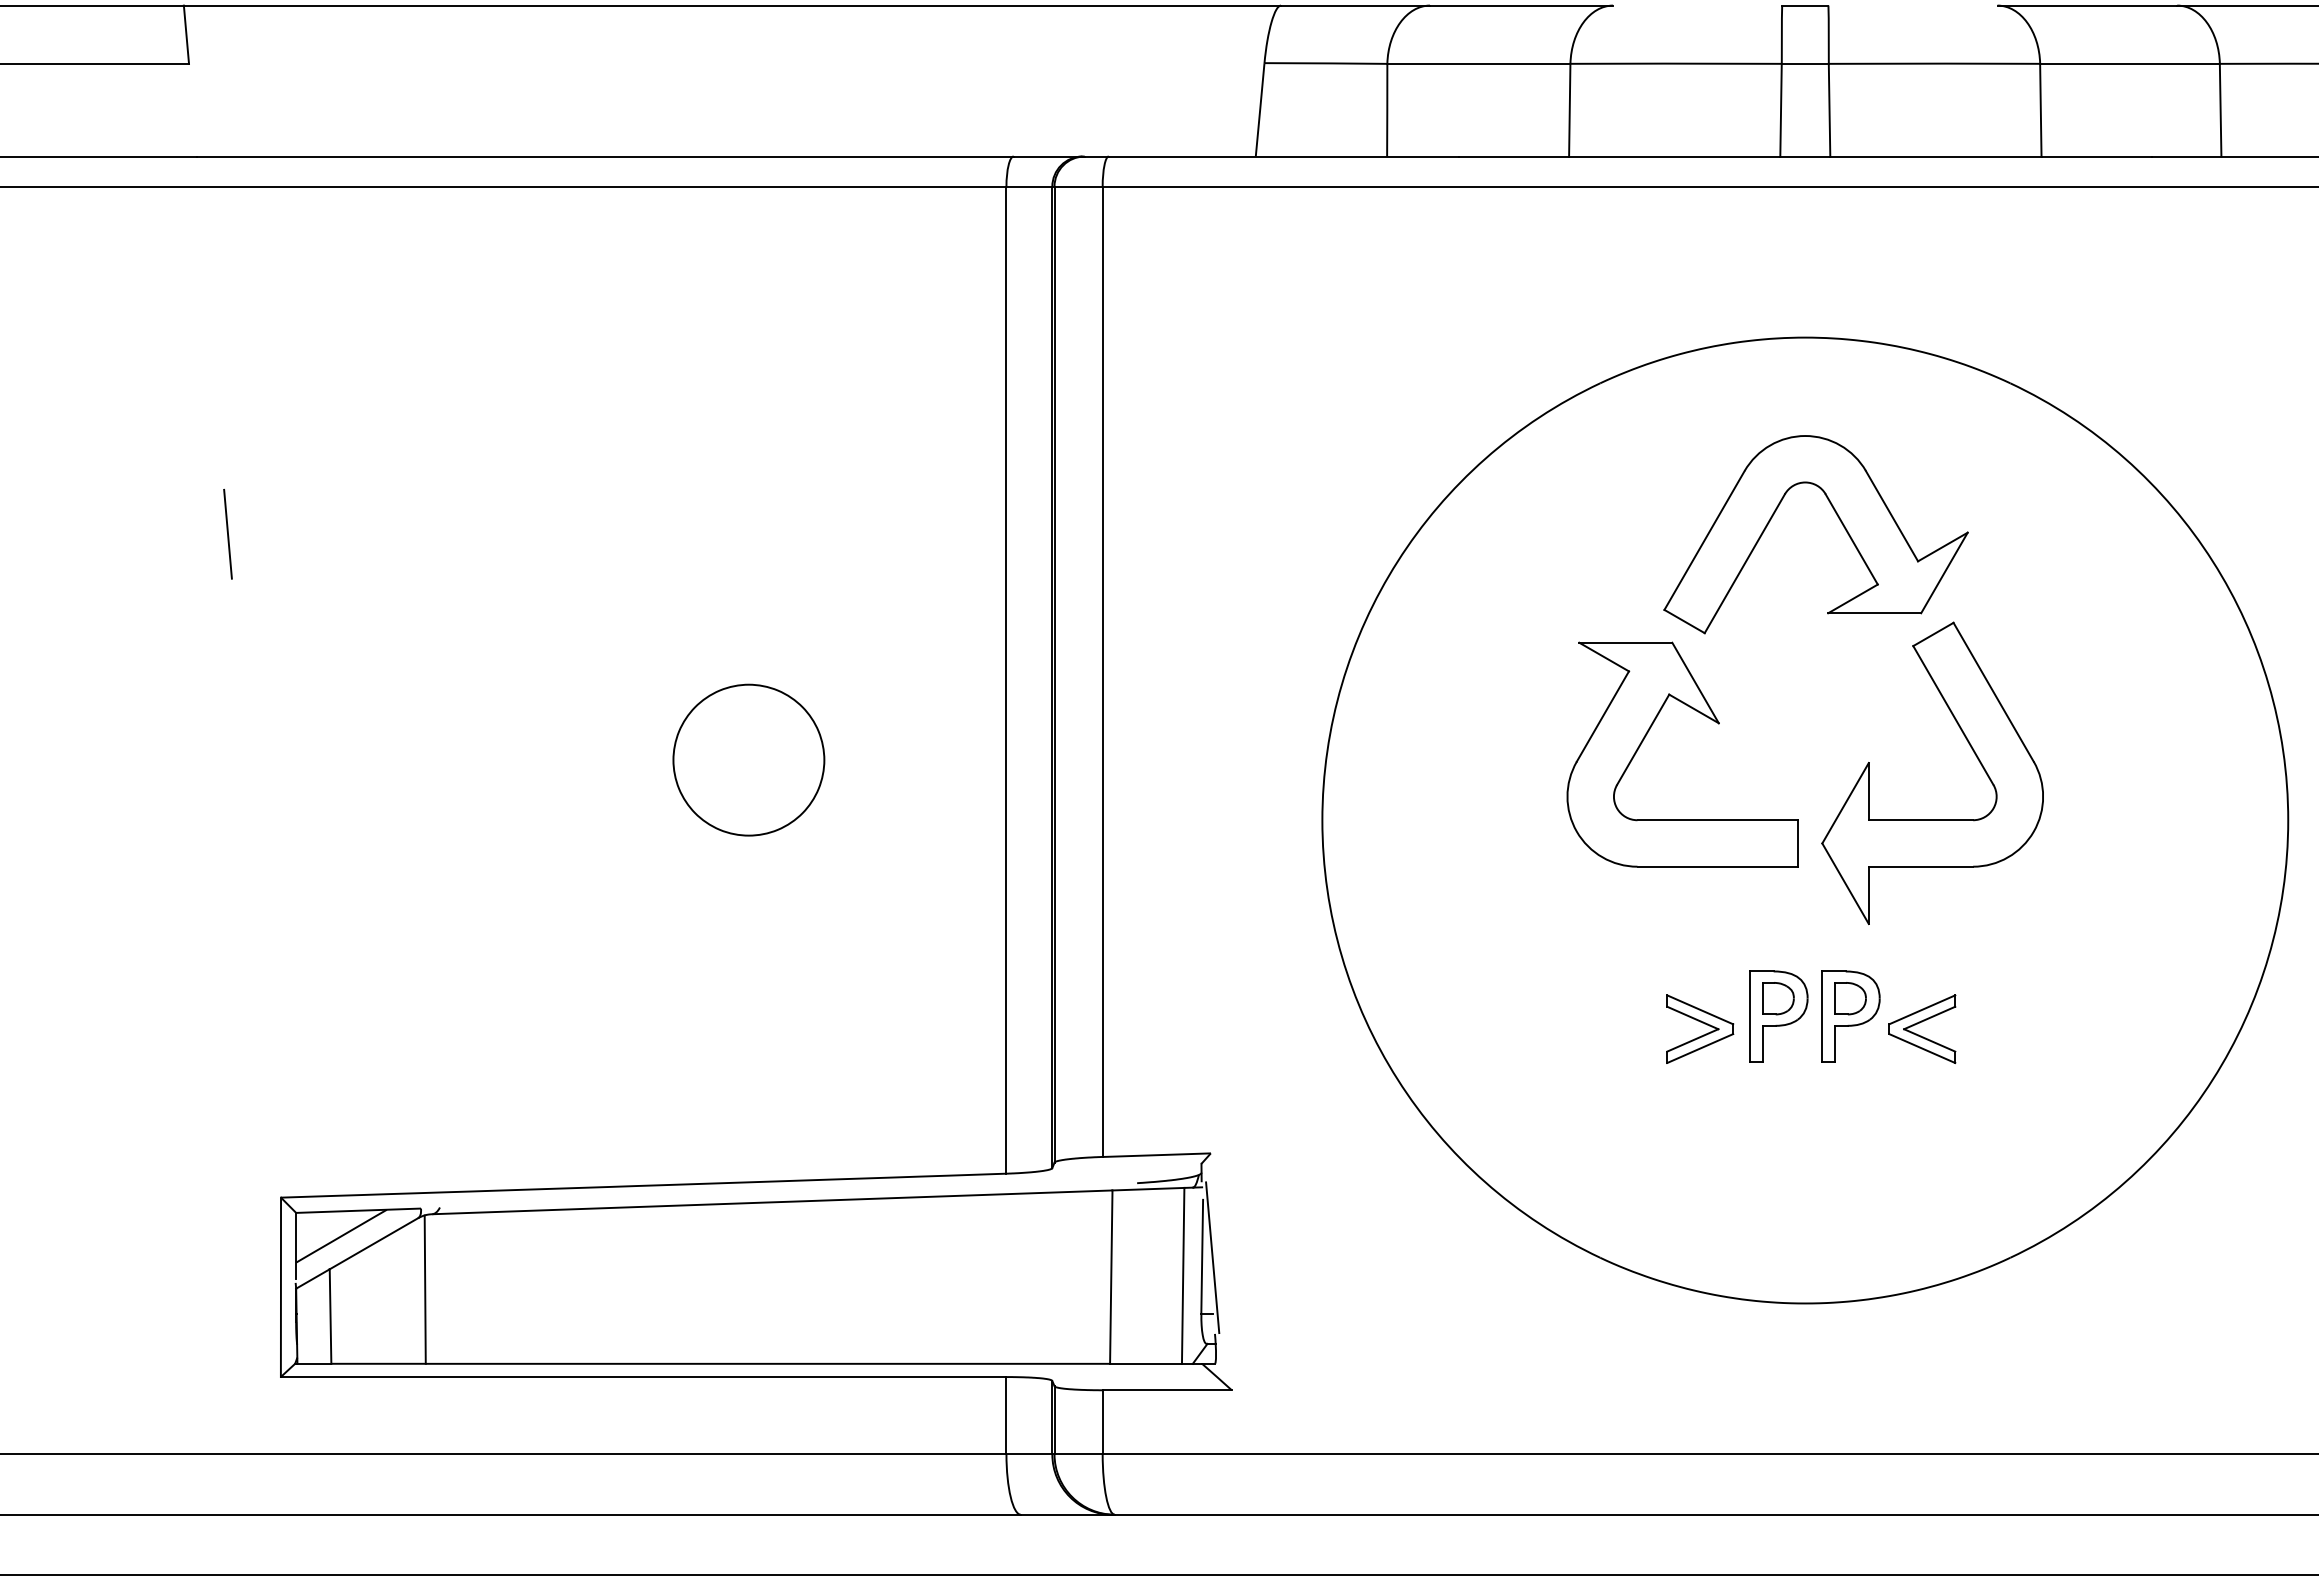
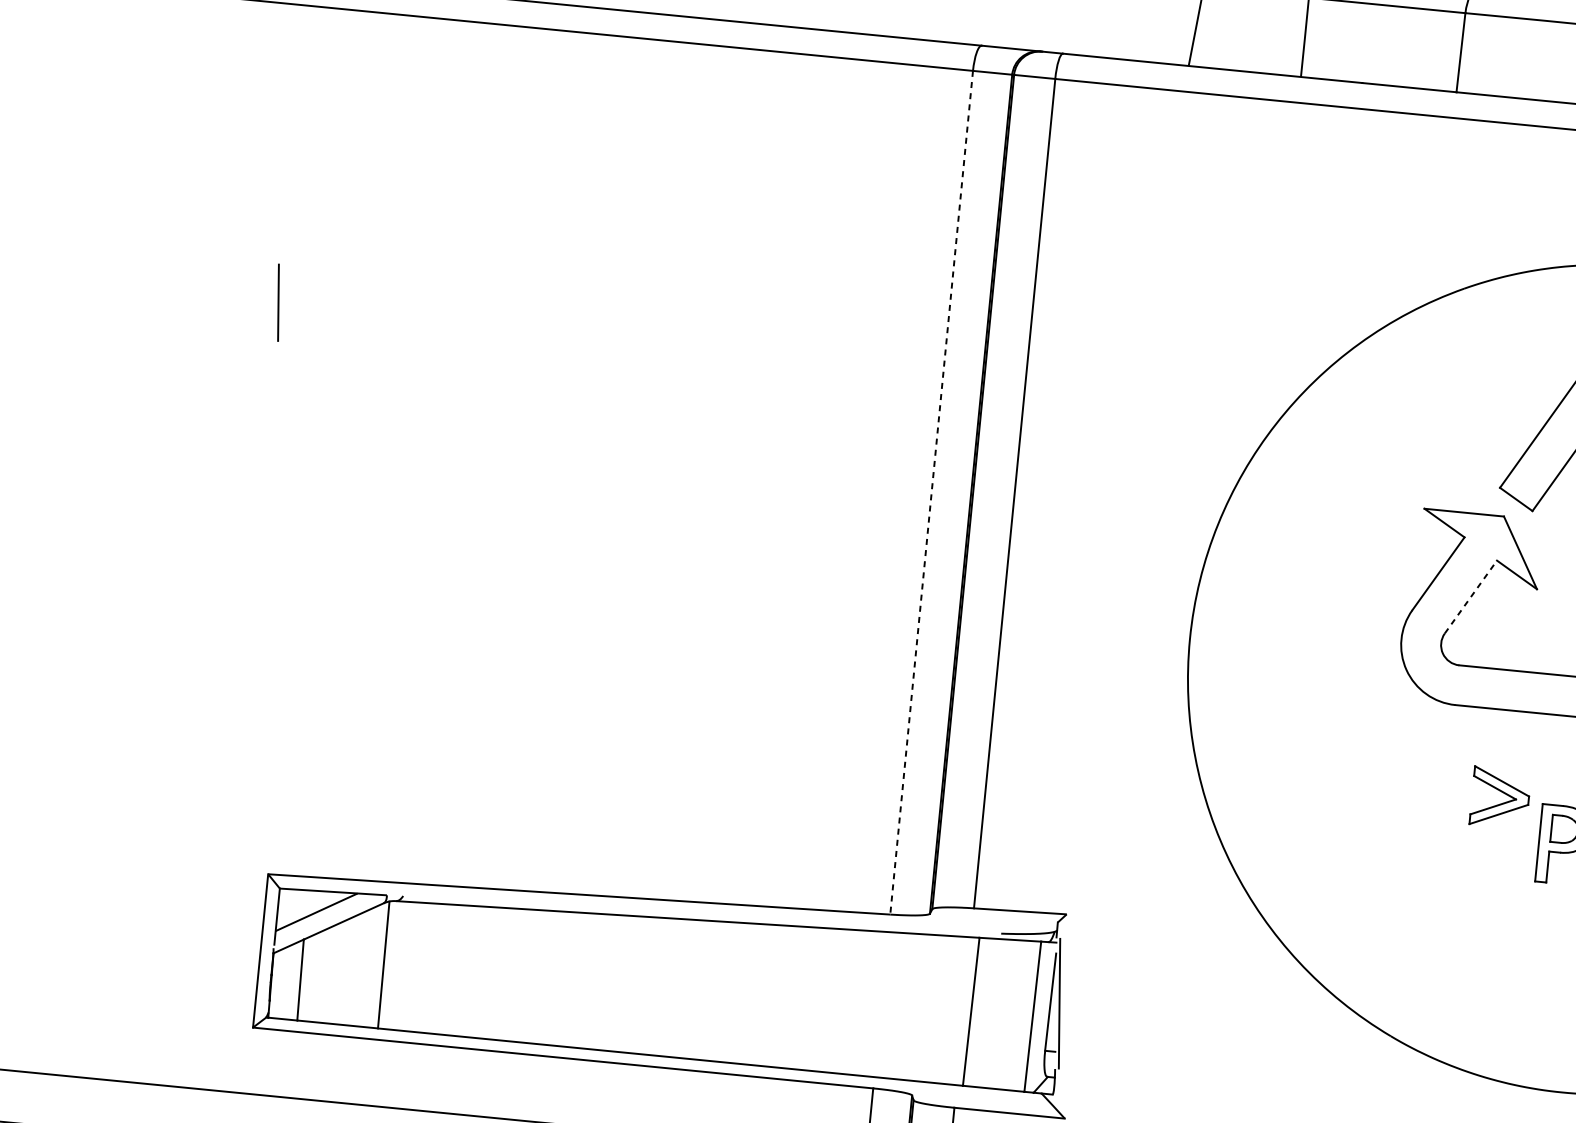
line: (1006, 680) -> (931, 493), solid -> dashed
line: (1643, 739) -> (1471, 596), solid -> dashed
part: (748, 759) -> (704, 538), removed
part: (1700, 1028) -> (1500, 797), moved

